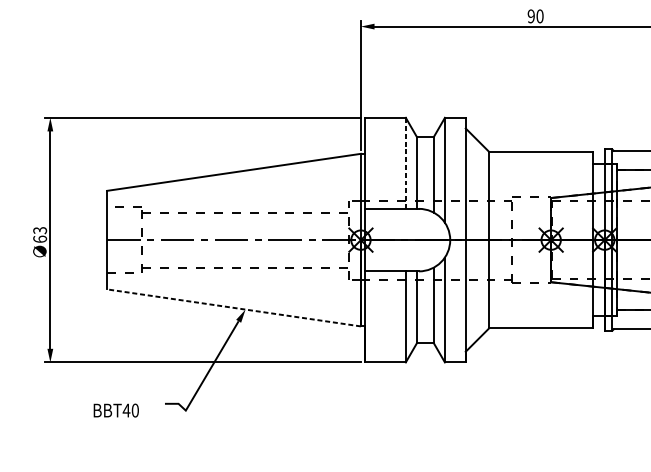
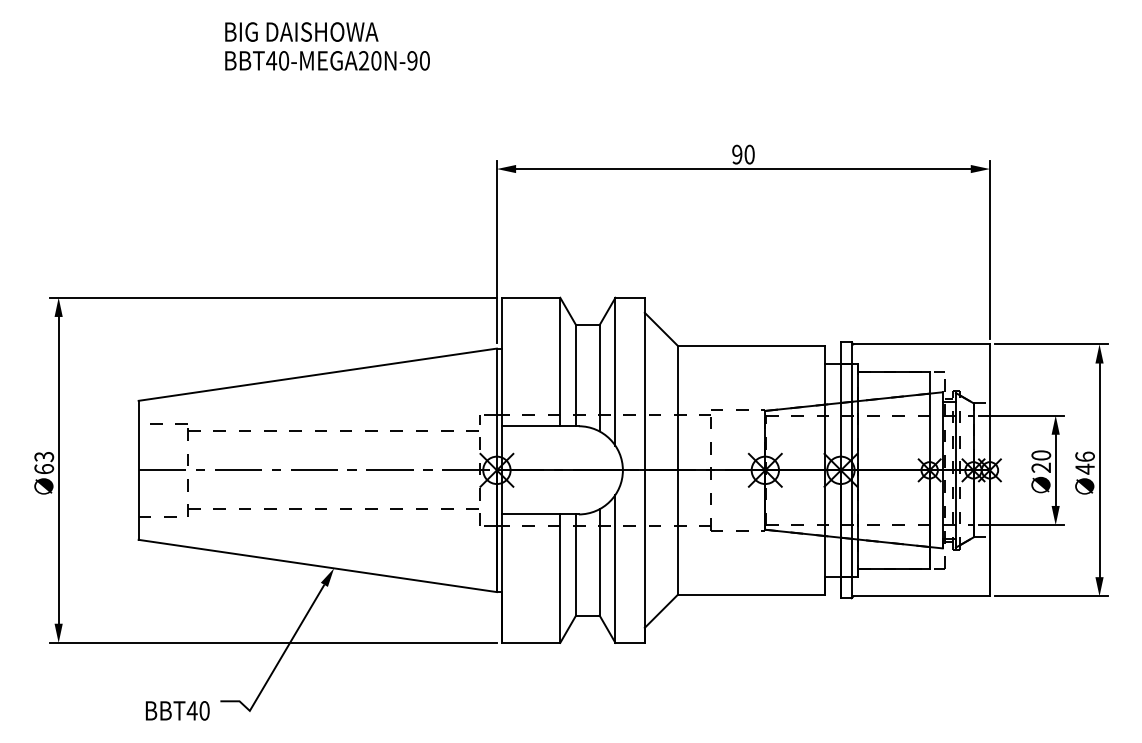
line: (406, 162) -> (560, 361), dashed -> solid
line: (233, 307) -> (317, 565), dashed -> solid
text: (116, 410) -> (177, 710), moved

